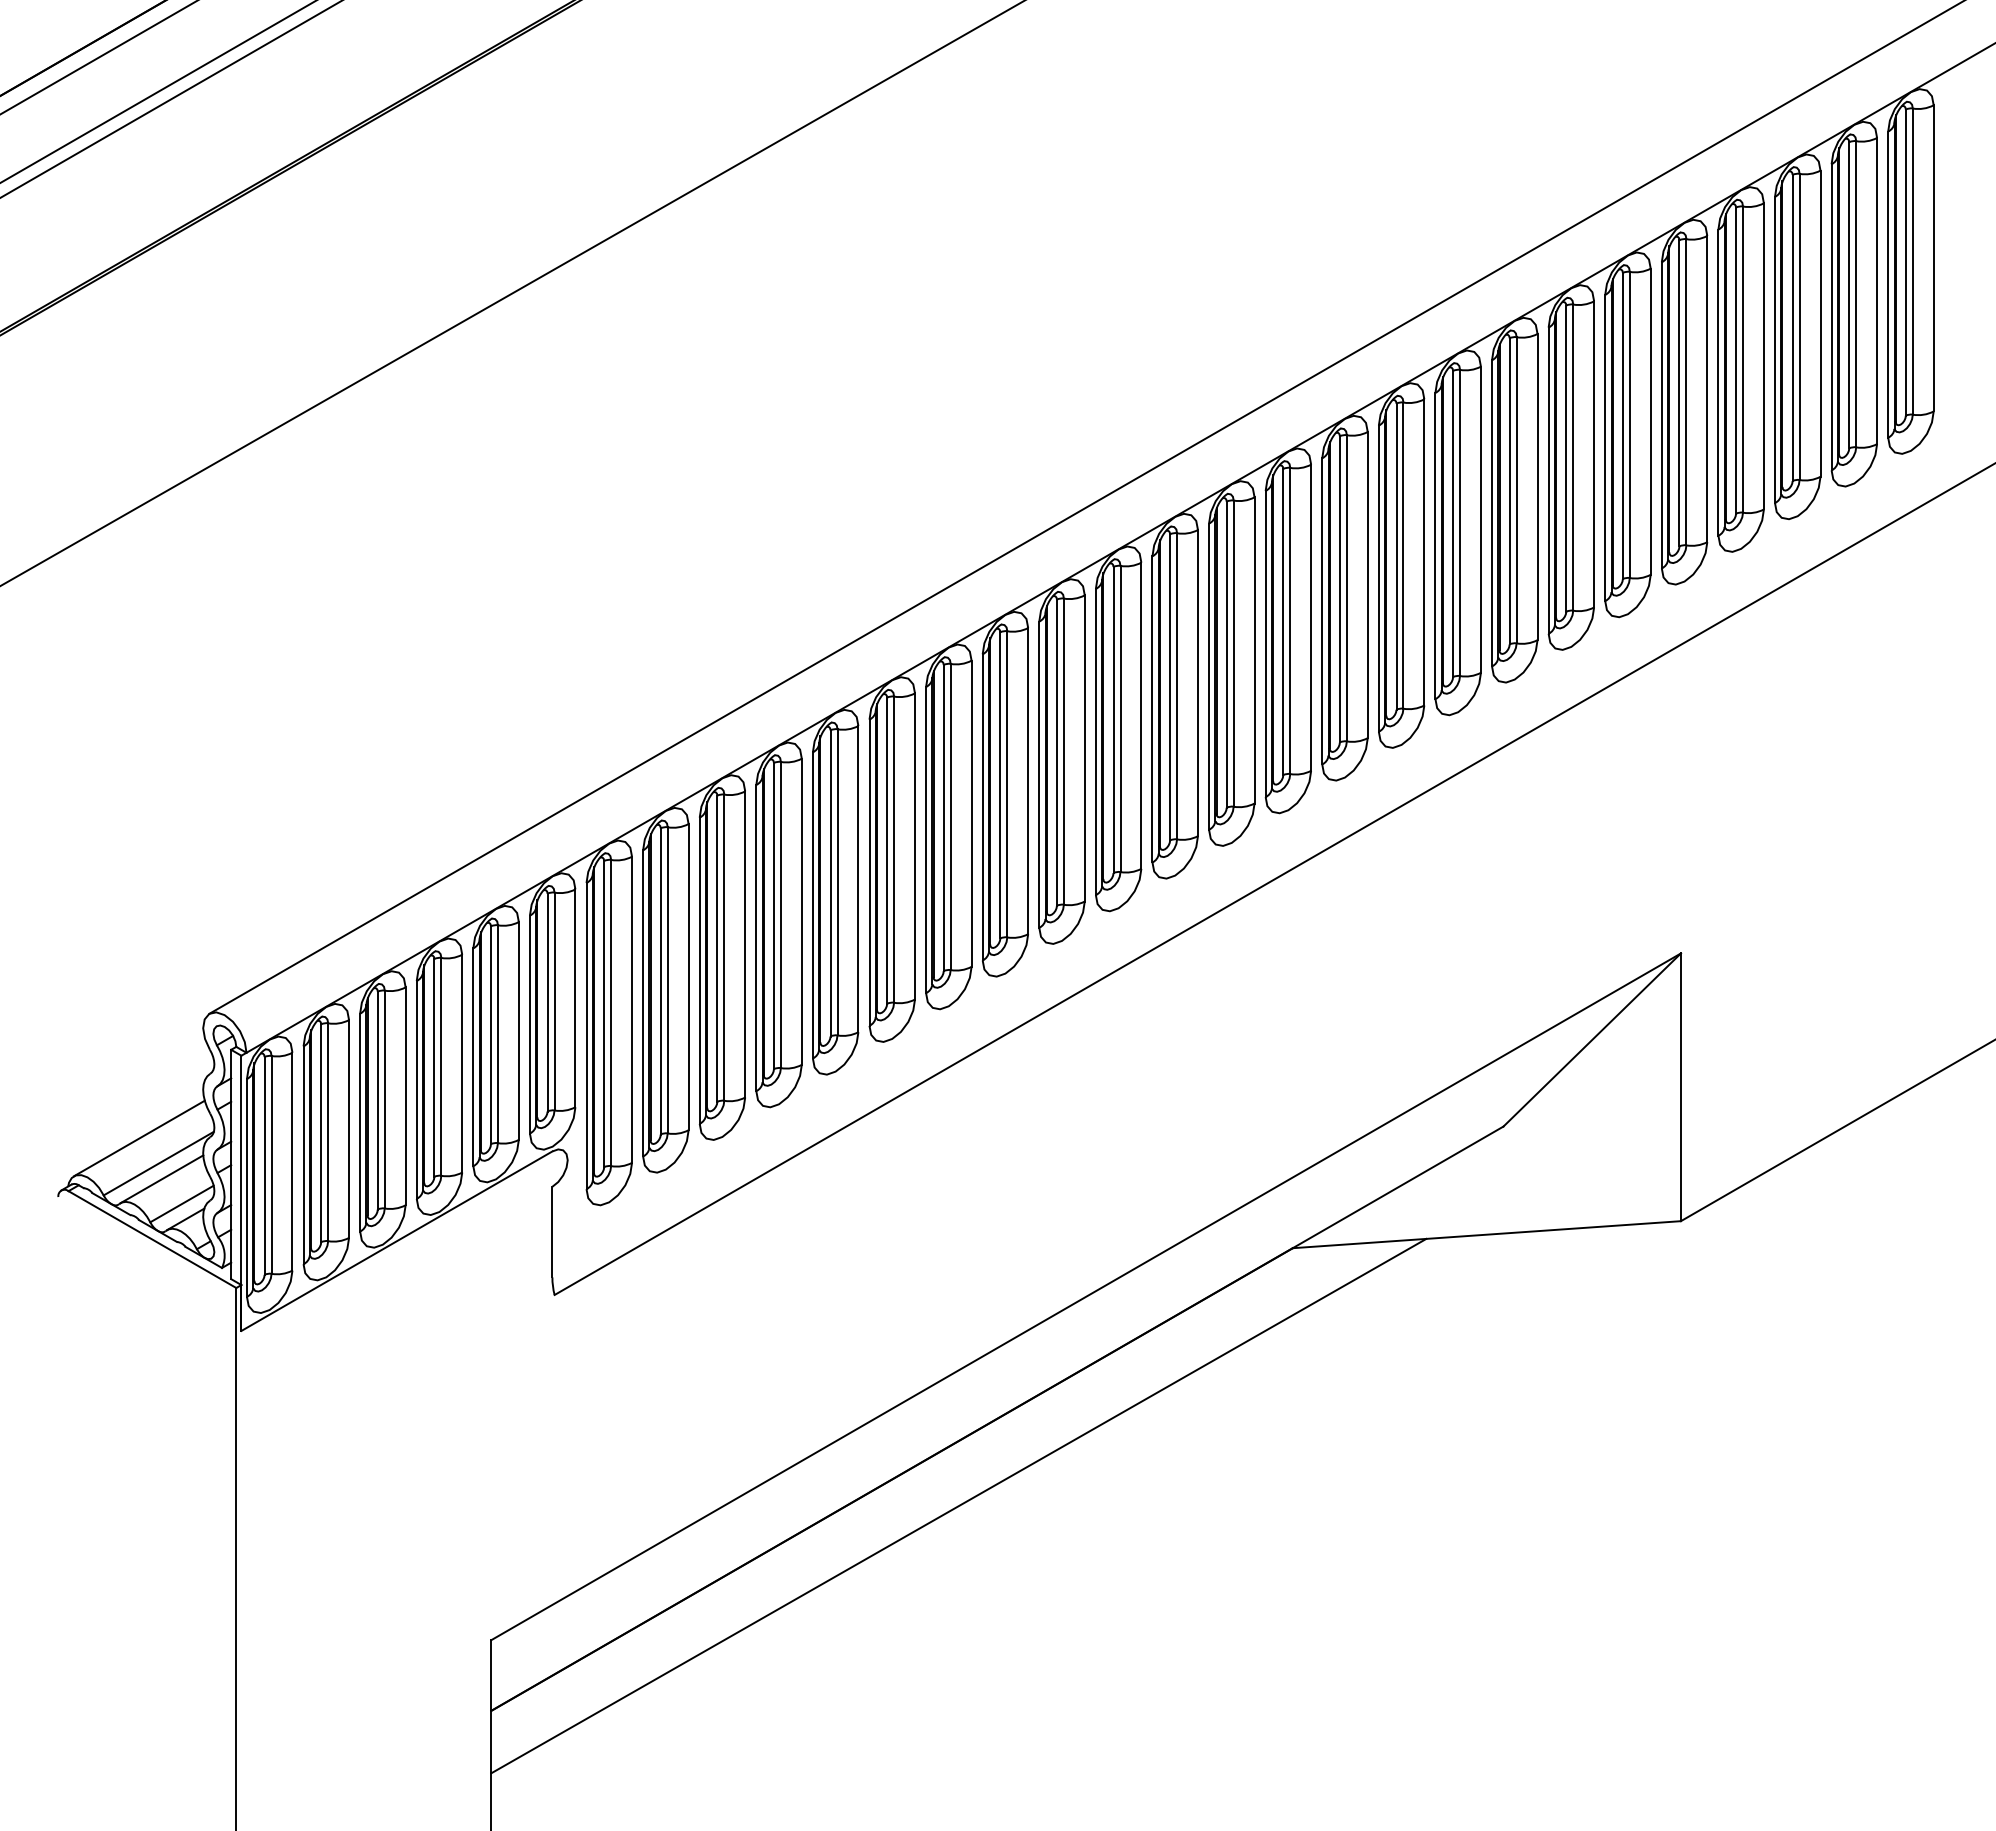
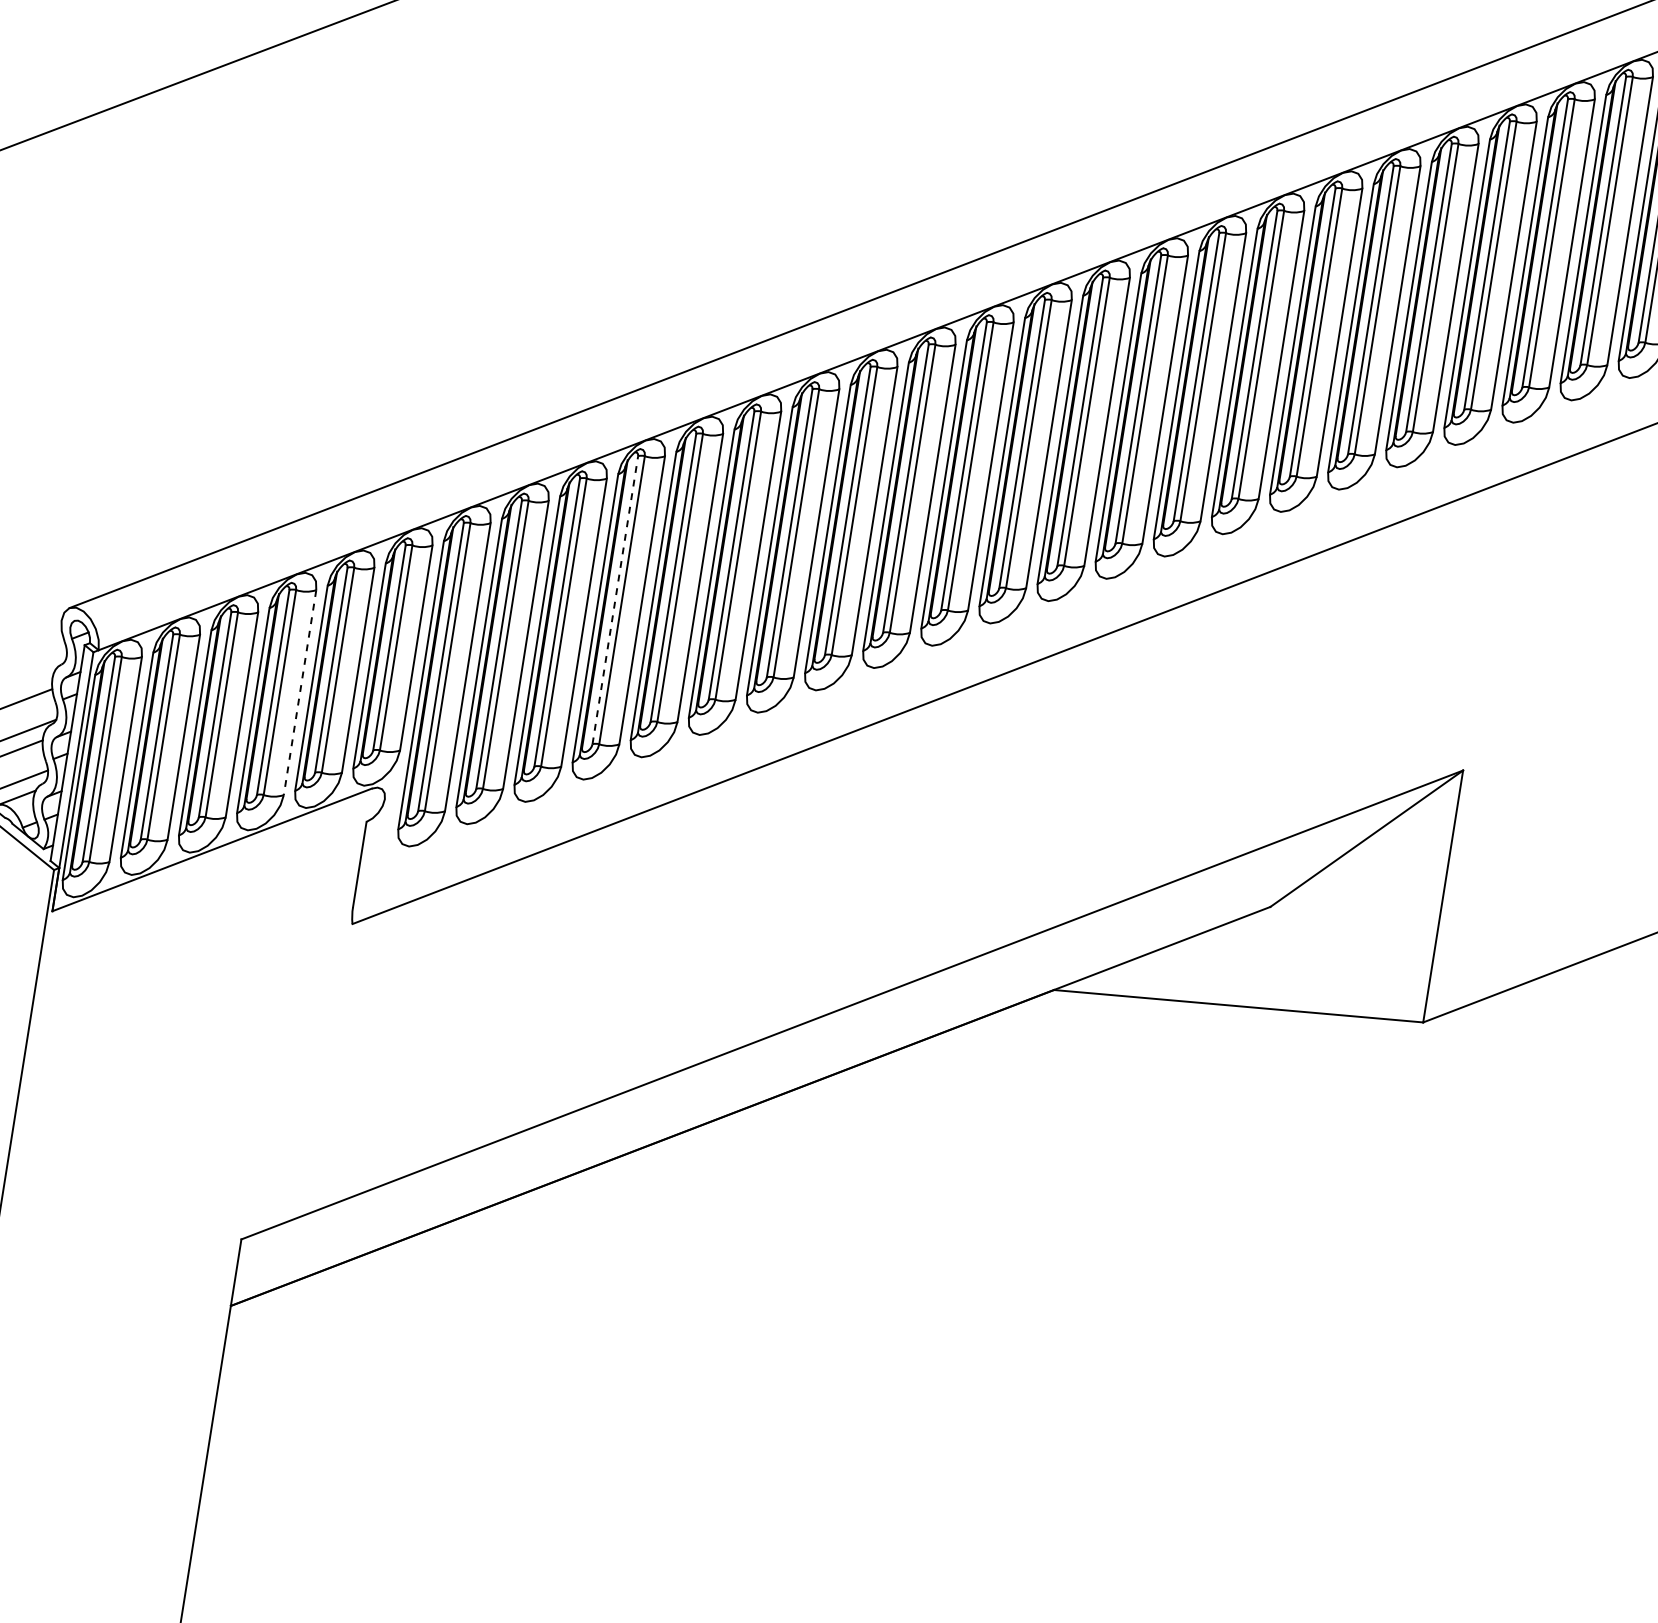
line: (773, 915) -> (614, 599), solid -> dashed
line: (462, 1063) -> (300, 692), solid -> dashed
line: (958, 1505) -> (701, 1182), removed

